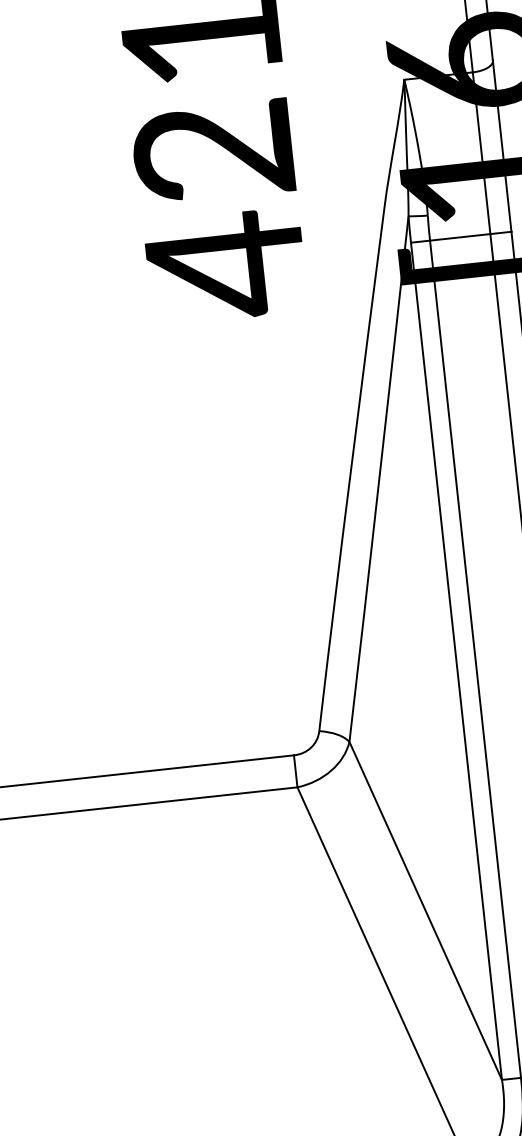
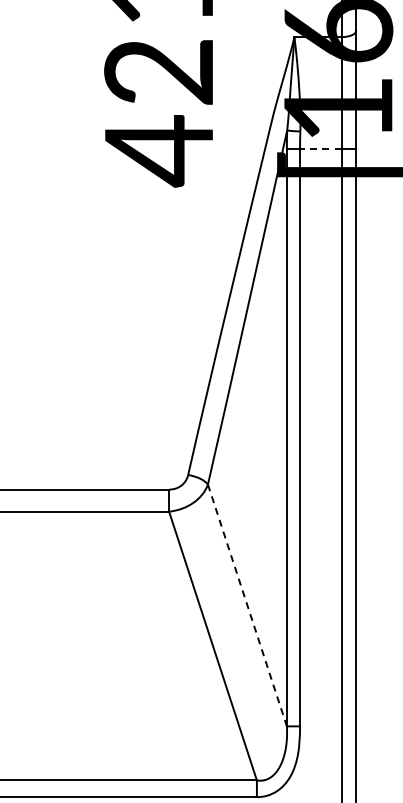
line: (459, 237) -> (320, 148), solid -> dashed
line: (425, 910) -> (247, 605), solid -> dashed

